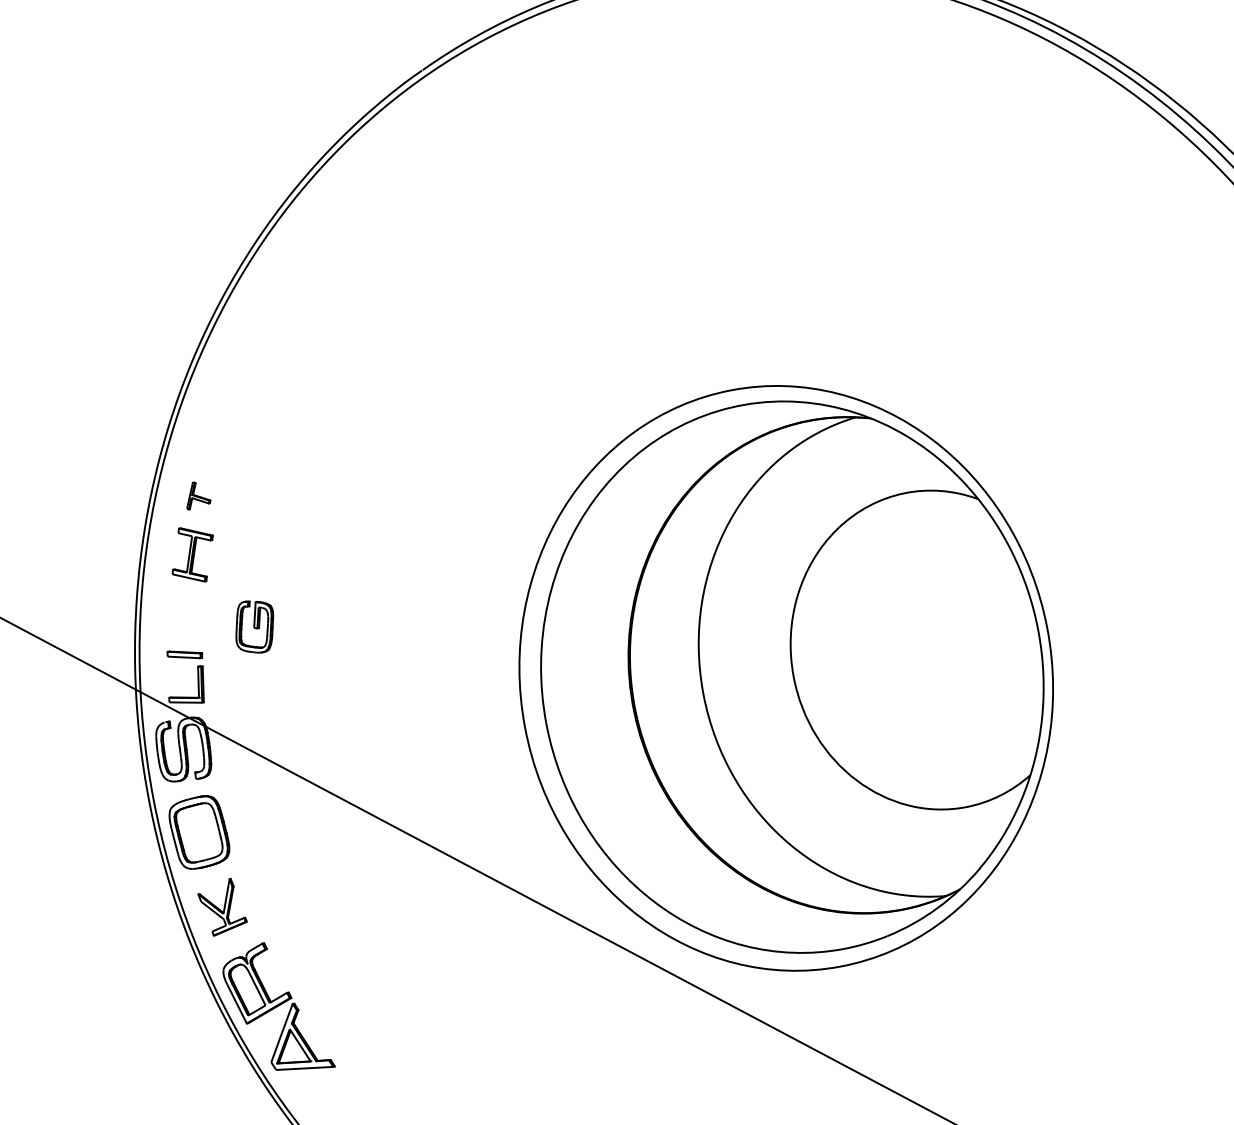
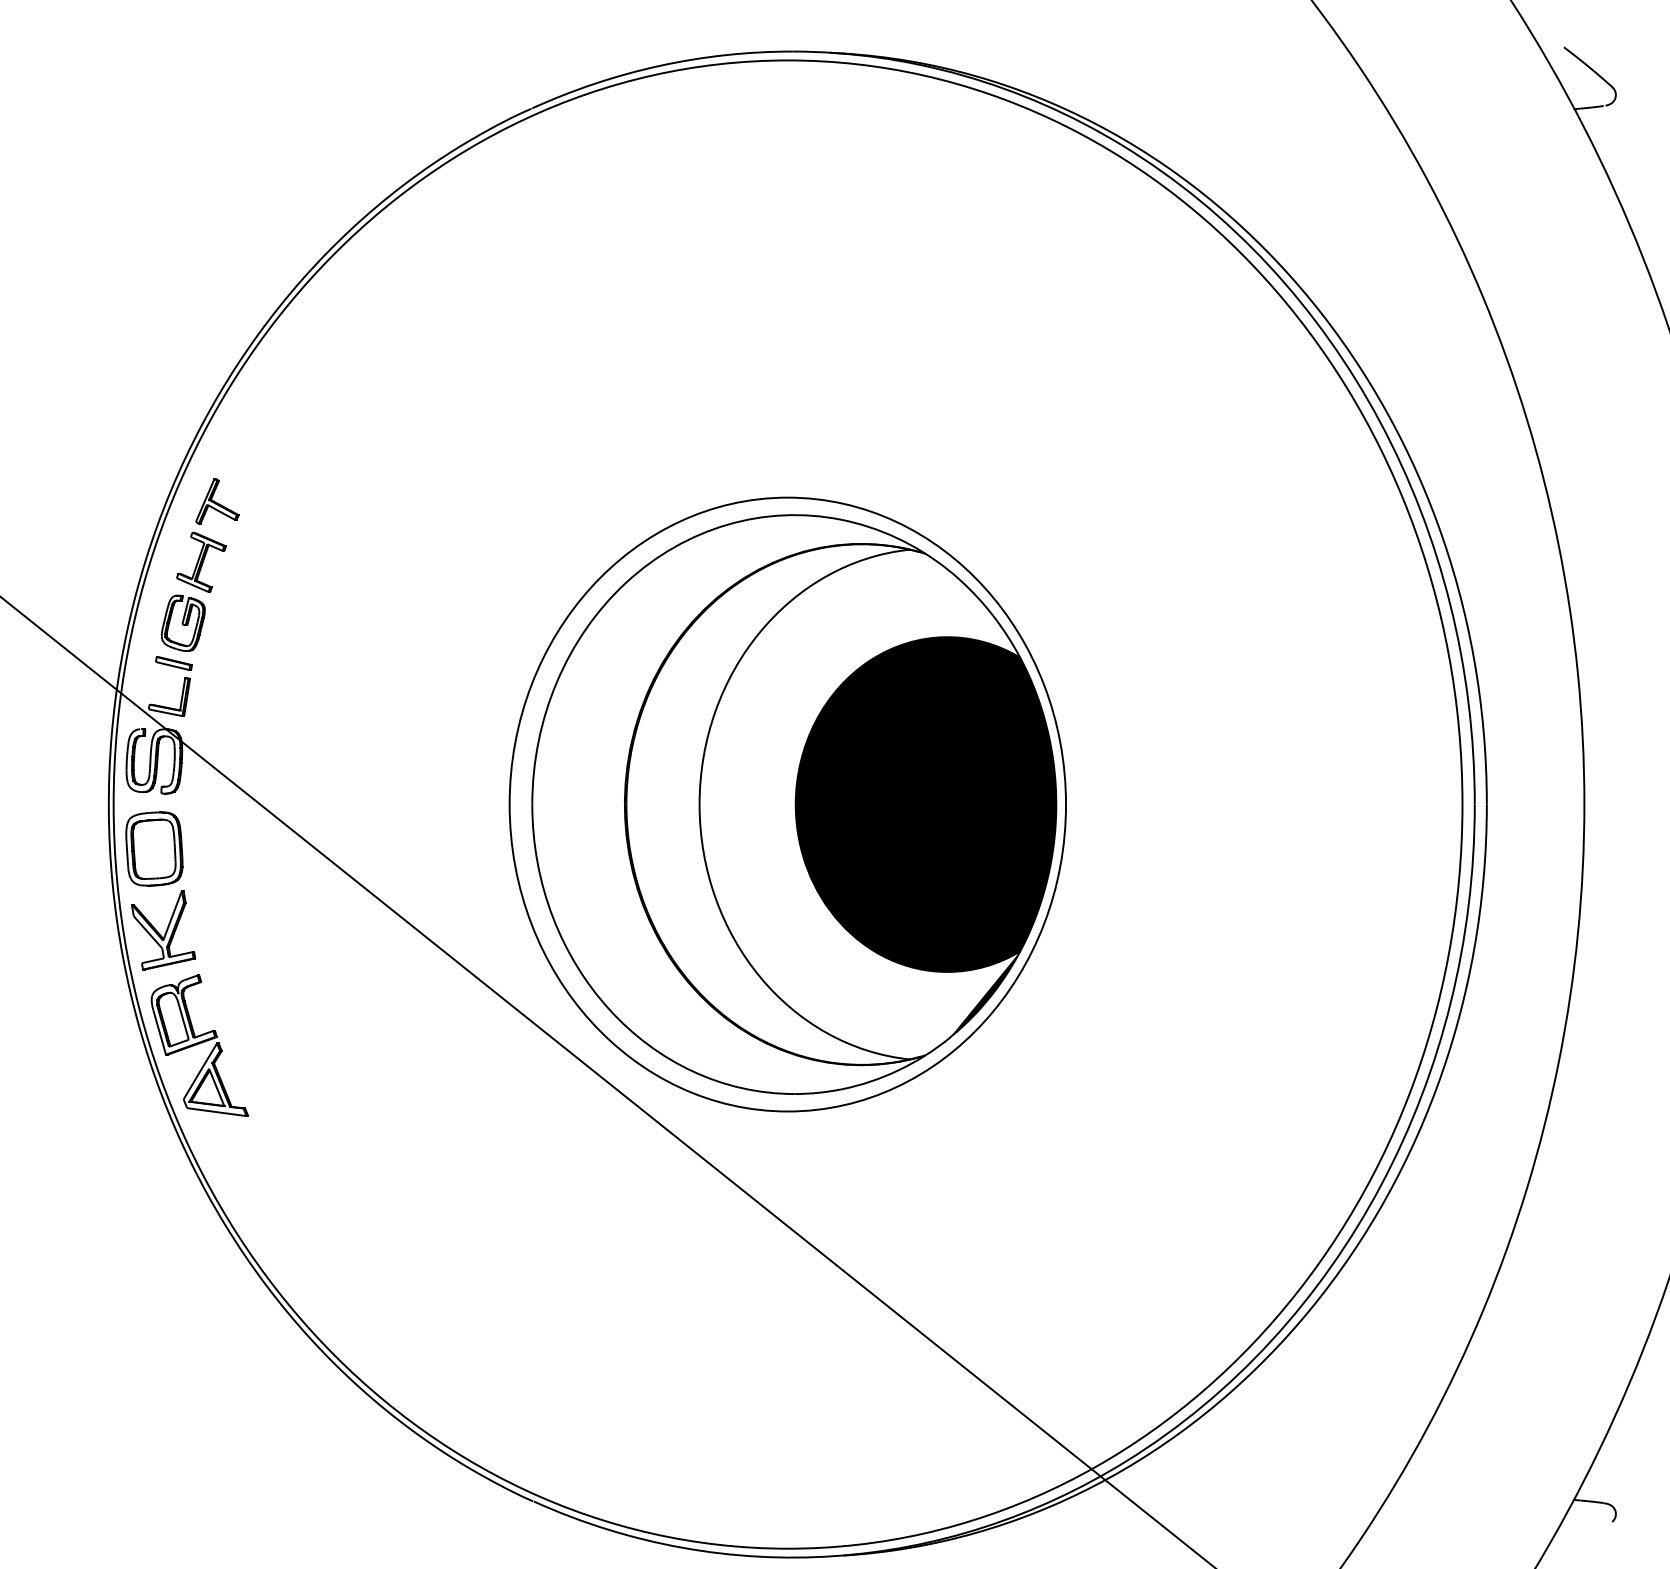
part: (197, 495) -> (217, 501), size x1.67
part: (253, 626) -> (182, 622), moved
fill: (921, 684) -> (925, 837), added
part: (222, 907) -> (163, 930), size x1.43

